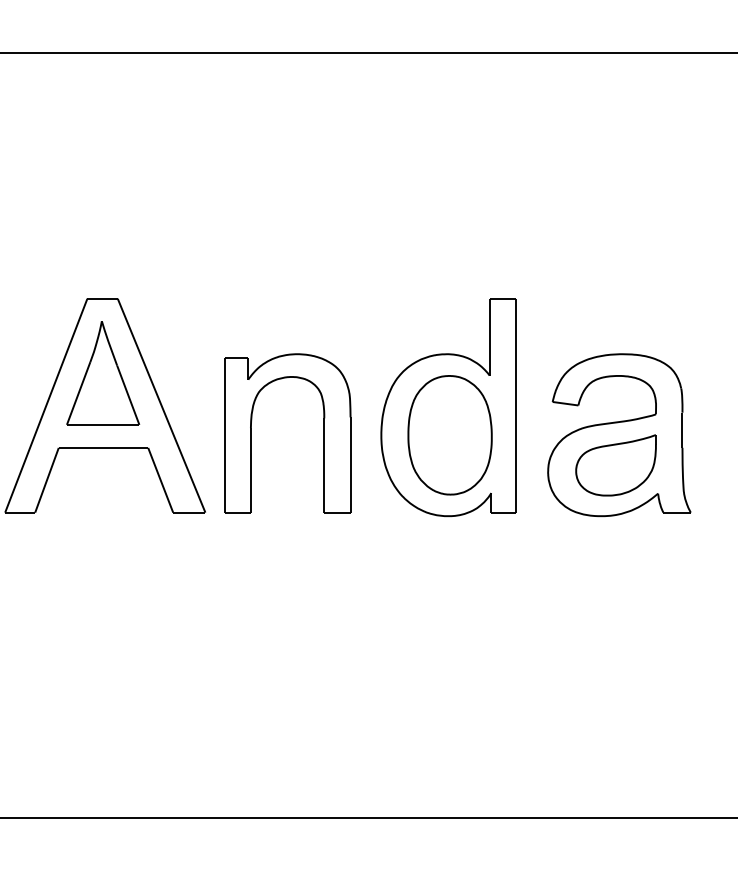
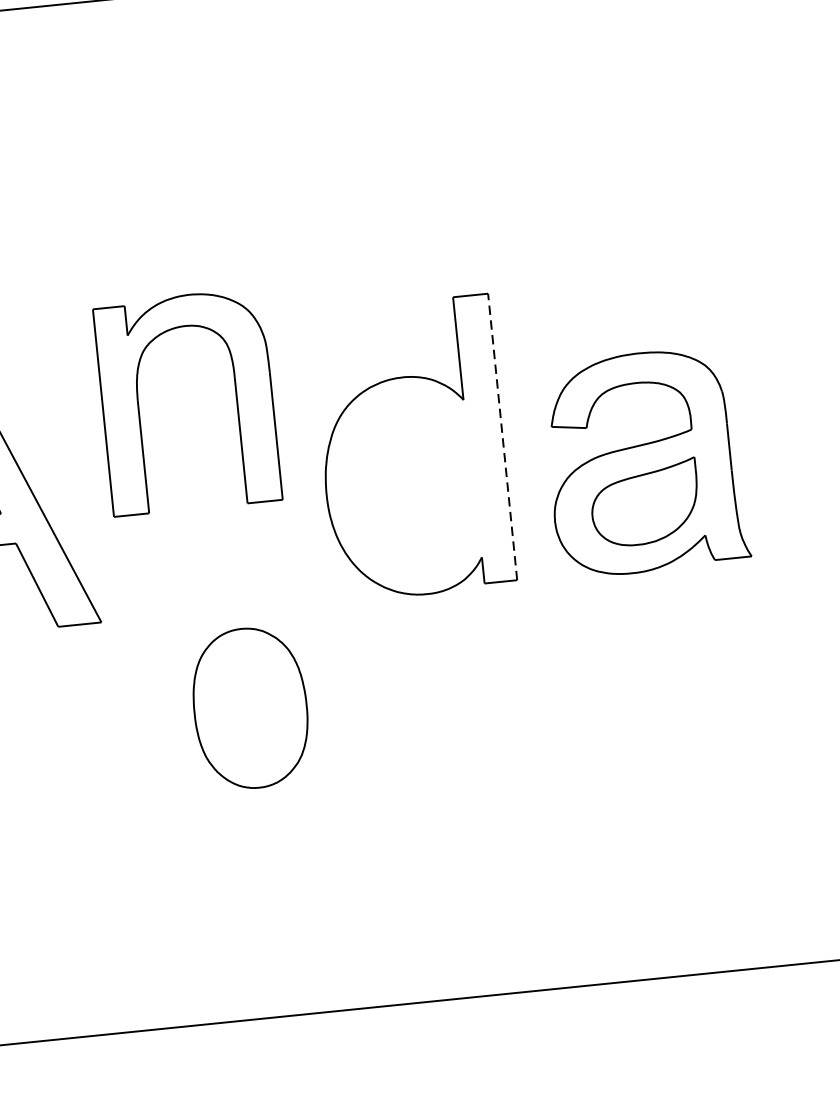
line: (515, 405) -> (502, 436), solid -> dashed
part: (251, 433) -> (139, 407), moved
part: (449, 435) -> (249, 708), moved

